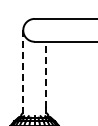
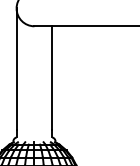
line: (23, 69) -> (16, 69), dashed -> solid
line: (46, 74) -> (52, 77), dashed -> solid

